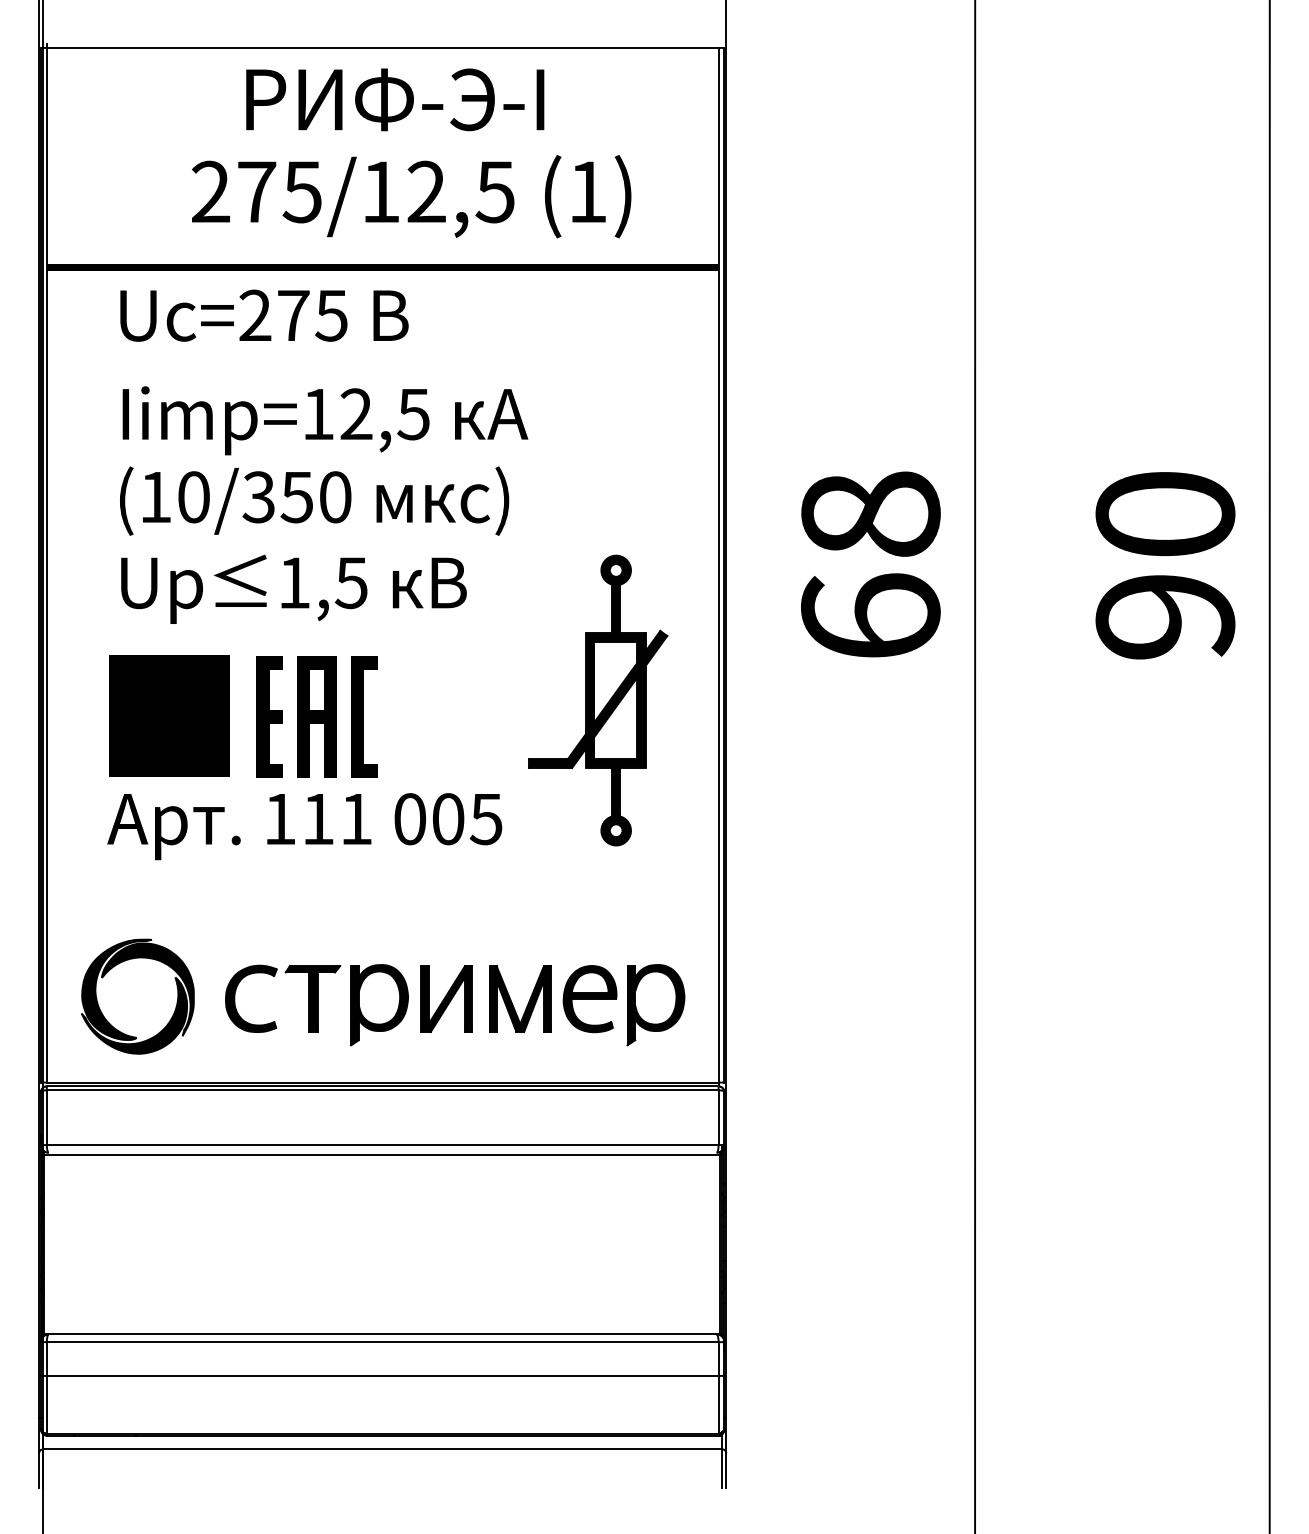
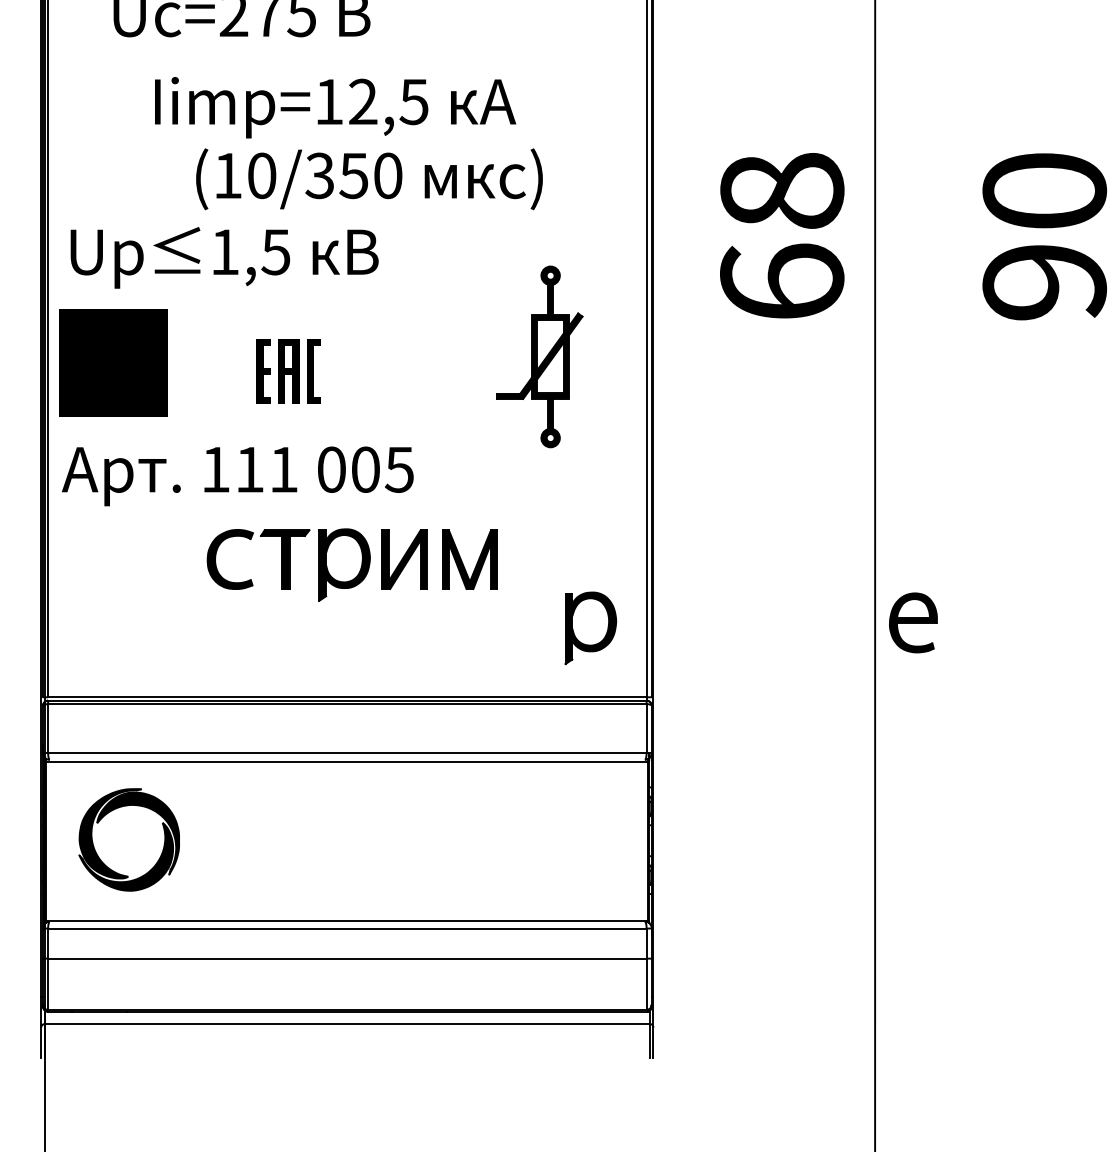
text: (325, 420) -> (335, 107), moved
text: (314, 500) -> (369, 178), moved
text: (293, 588) -> (224, 257), moved
part: (598, 700) -> (539, 356), size x0.7
text: (169, 715) -> (113, 362), moved
part: (316, 716) -> (288, 371), size x0.6
text: (304, 826) -> (237, 476), moved
part: (137, 996) -> (128, 839), moved
part: (589, 999) -> (912, 623), moved
part: (388, 1005) -> (352, 565), moved

